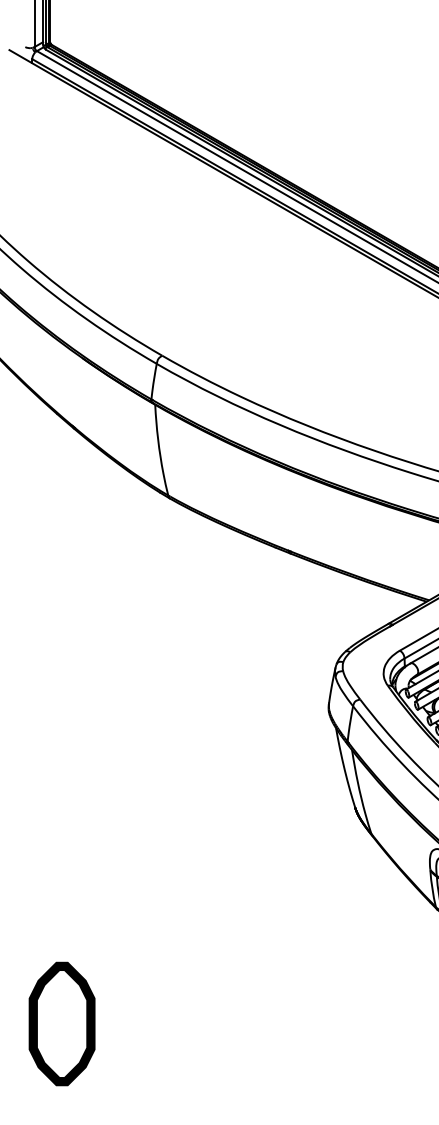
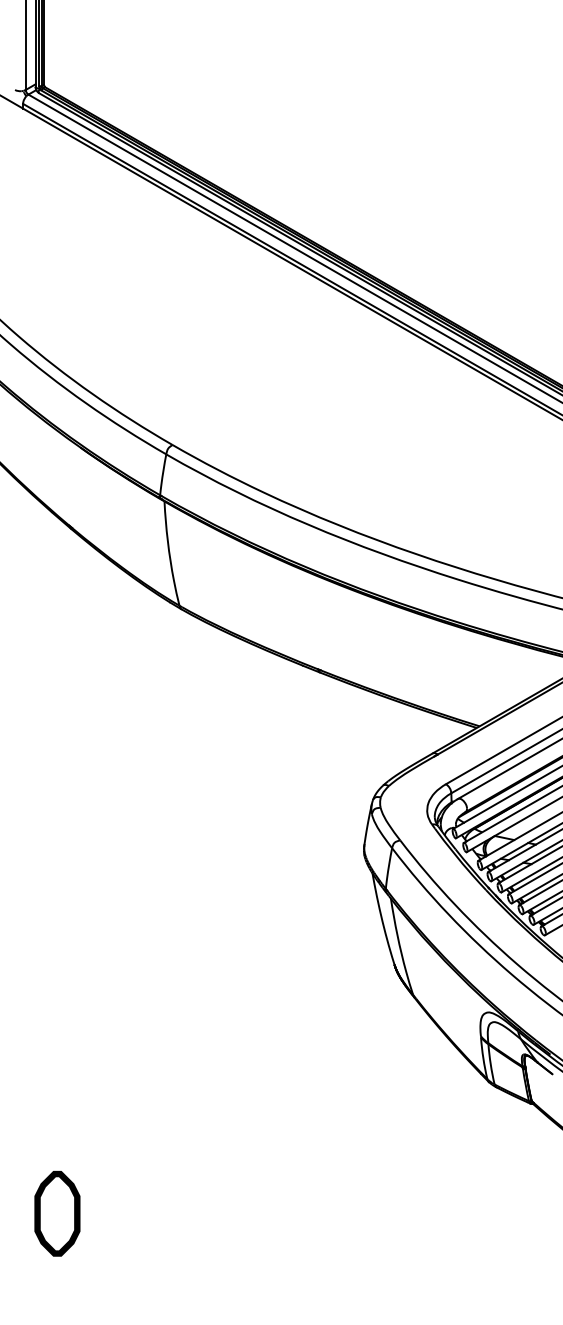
part: (62, 1023) -> (57, 1213), size x0.6

